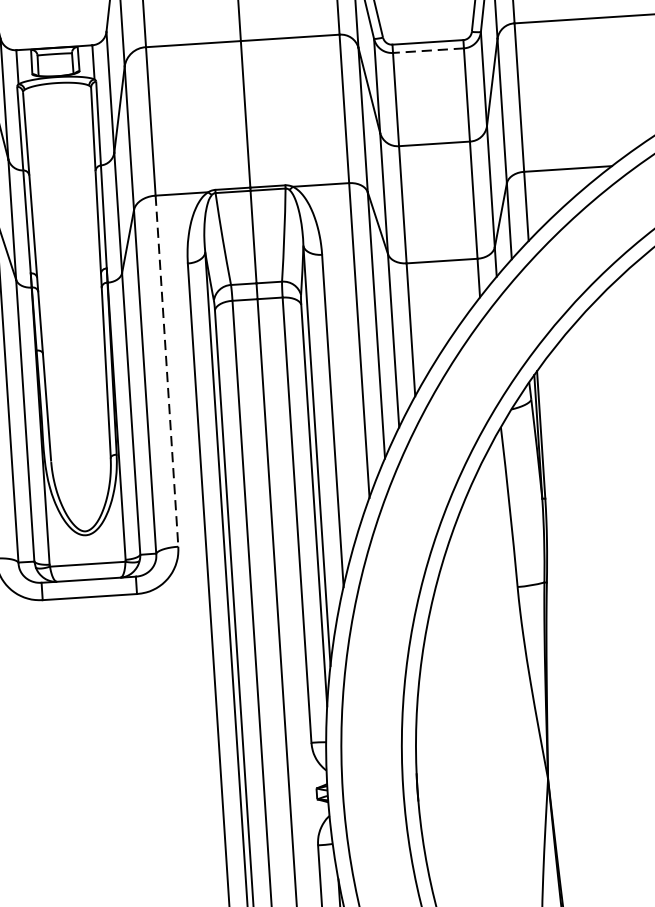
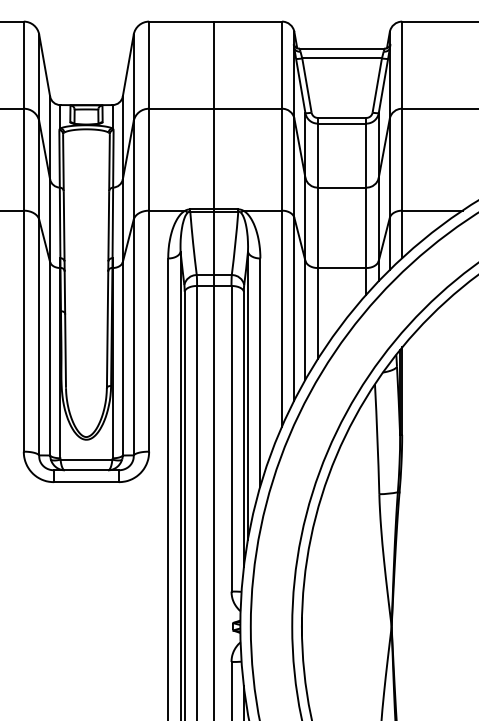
line: (427, 50) -> (341, 123), dashed -> solid
line: (167, 371) -> (149, 331), dashed -> solid

